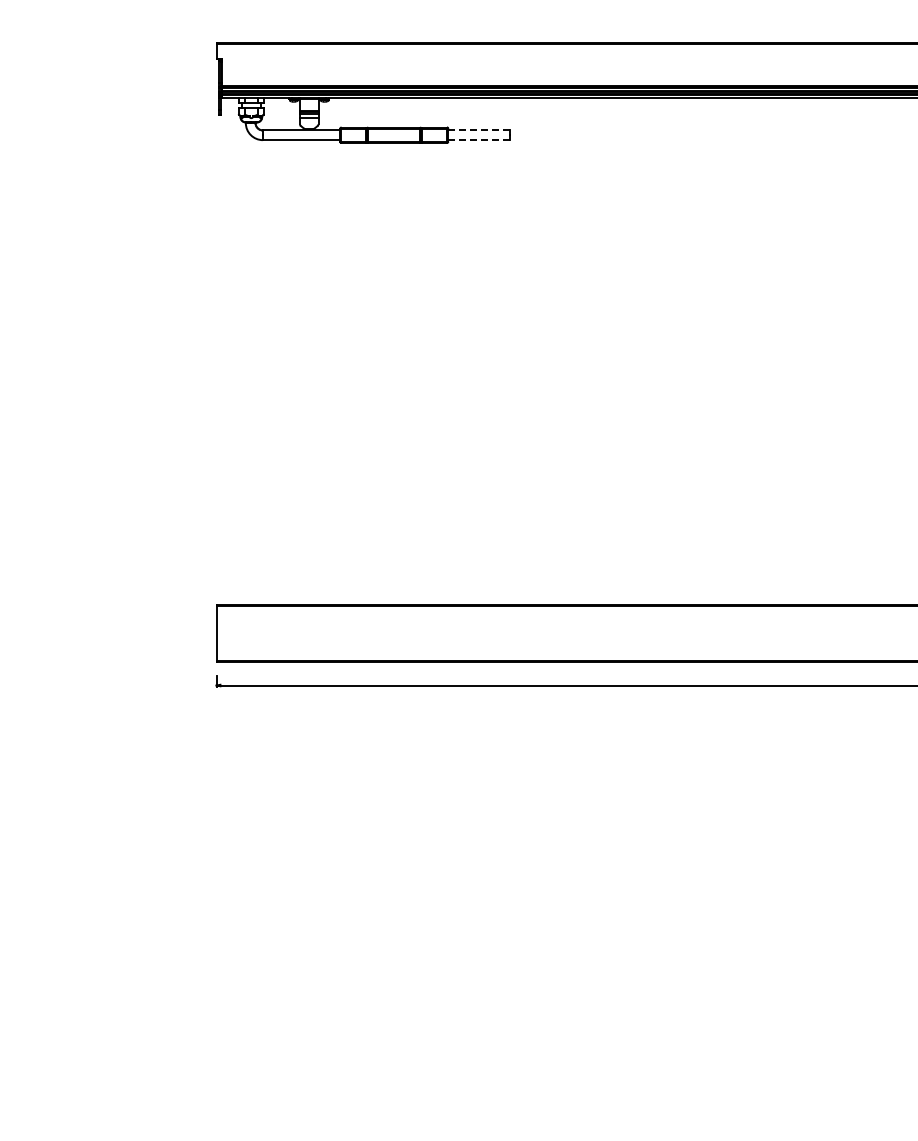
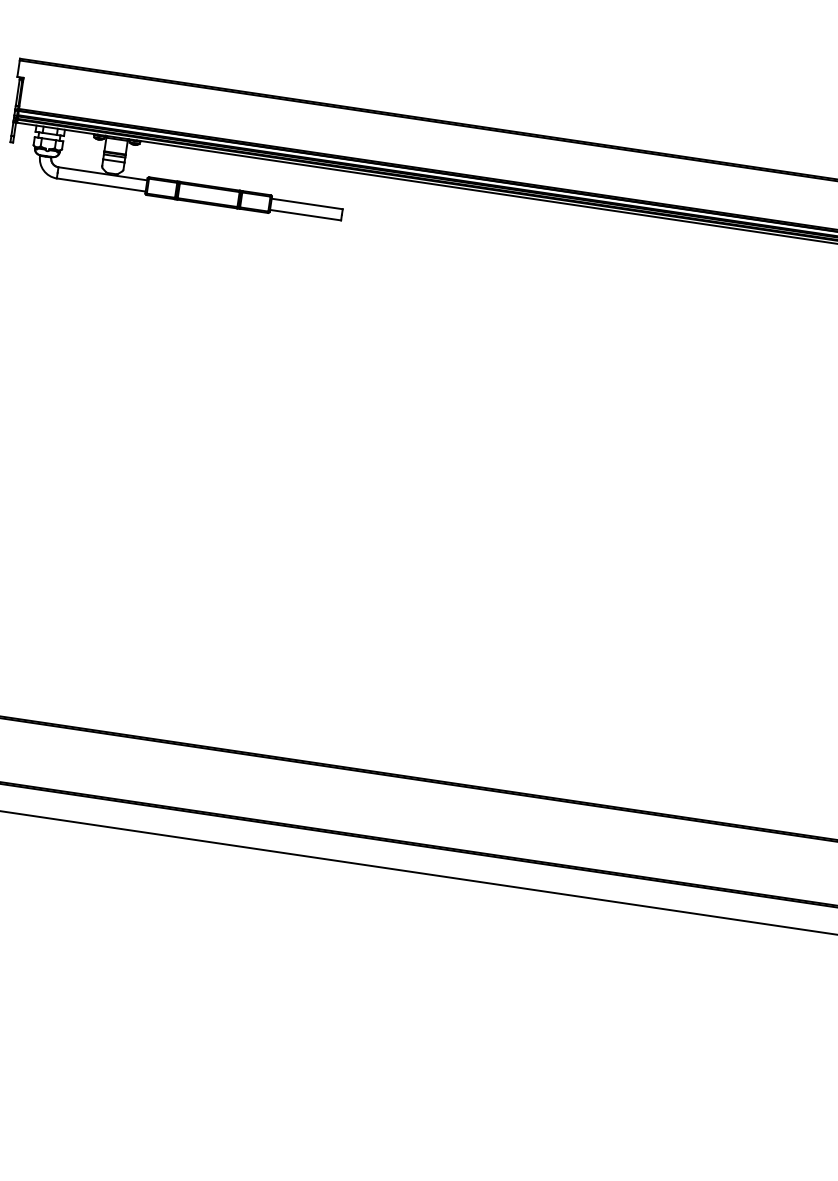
line: (479, 130) -> (307, 204), dashed -> solid
line: (479, 140) -> (305, 215), dashed -> solid

